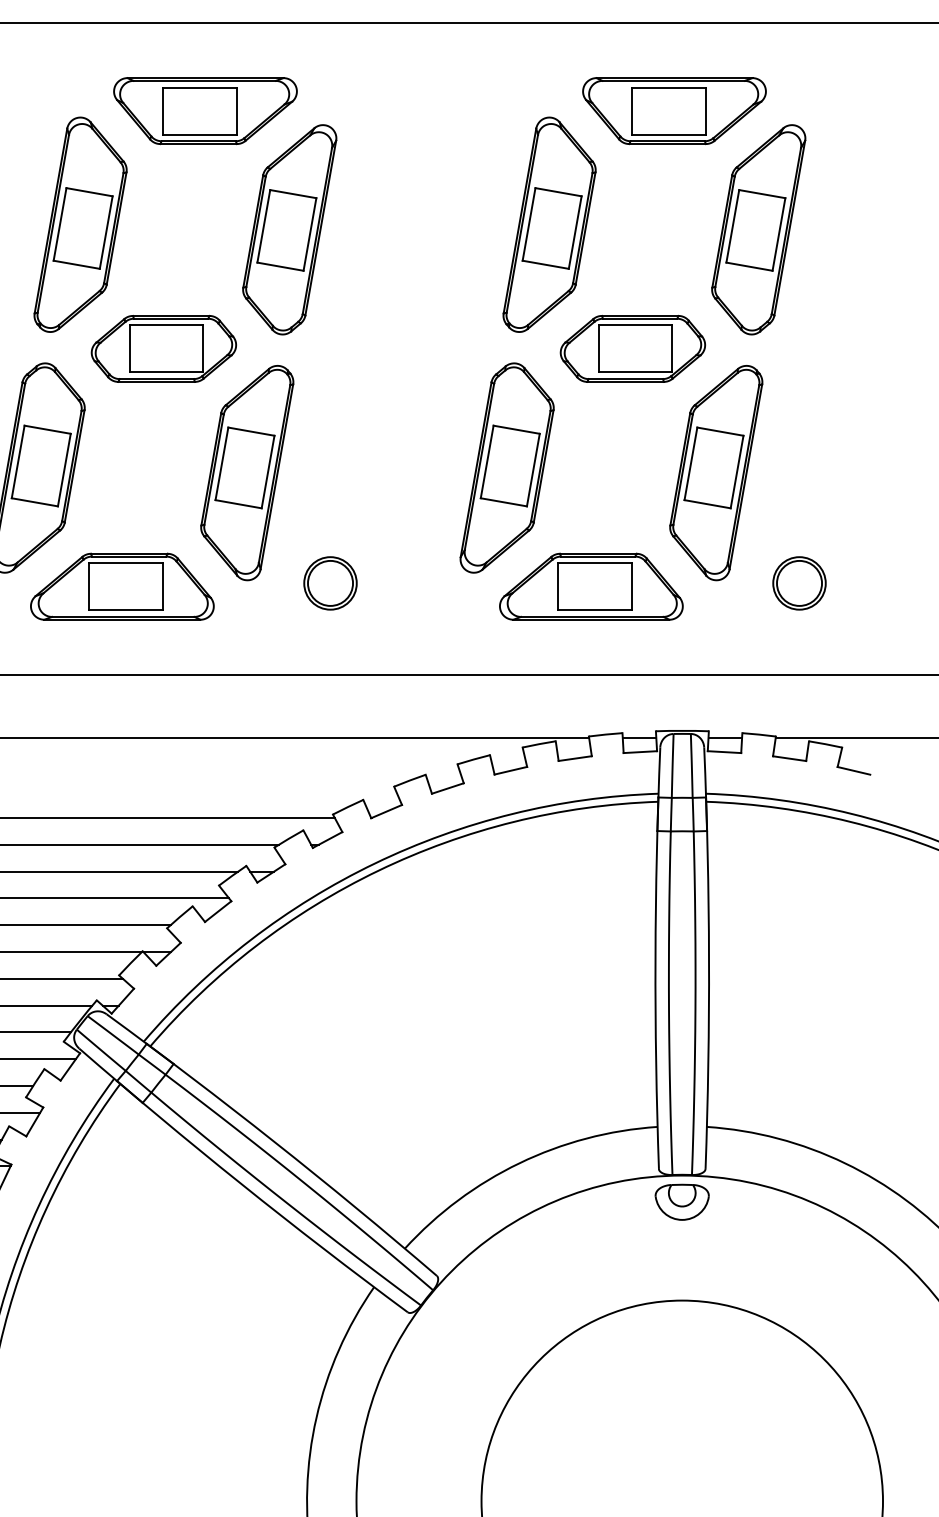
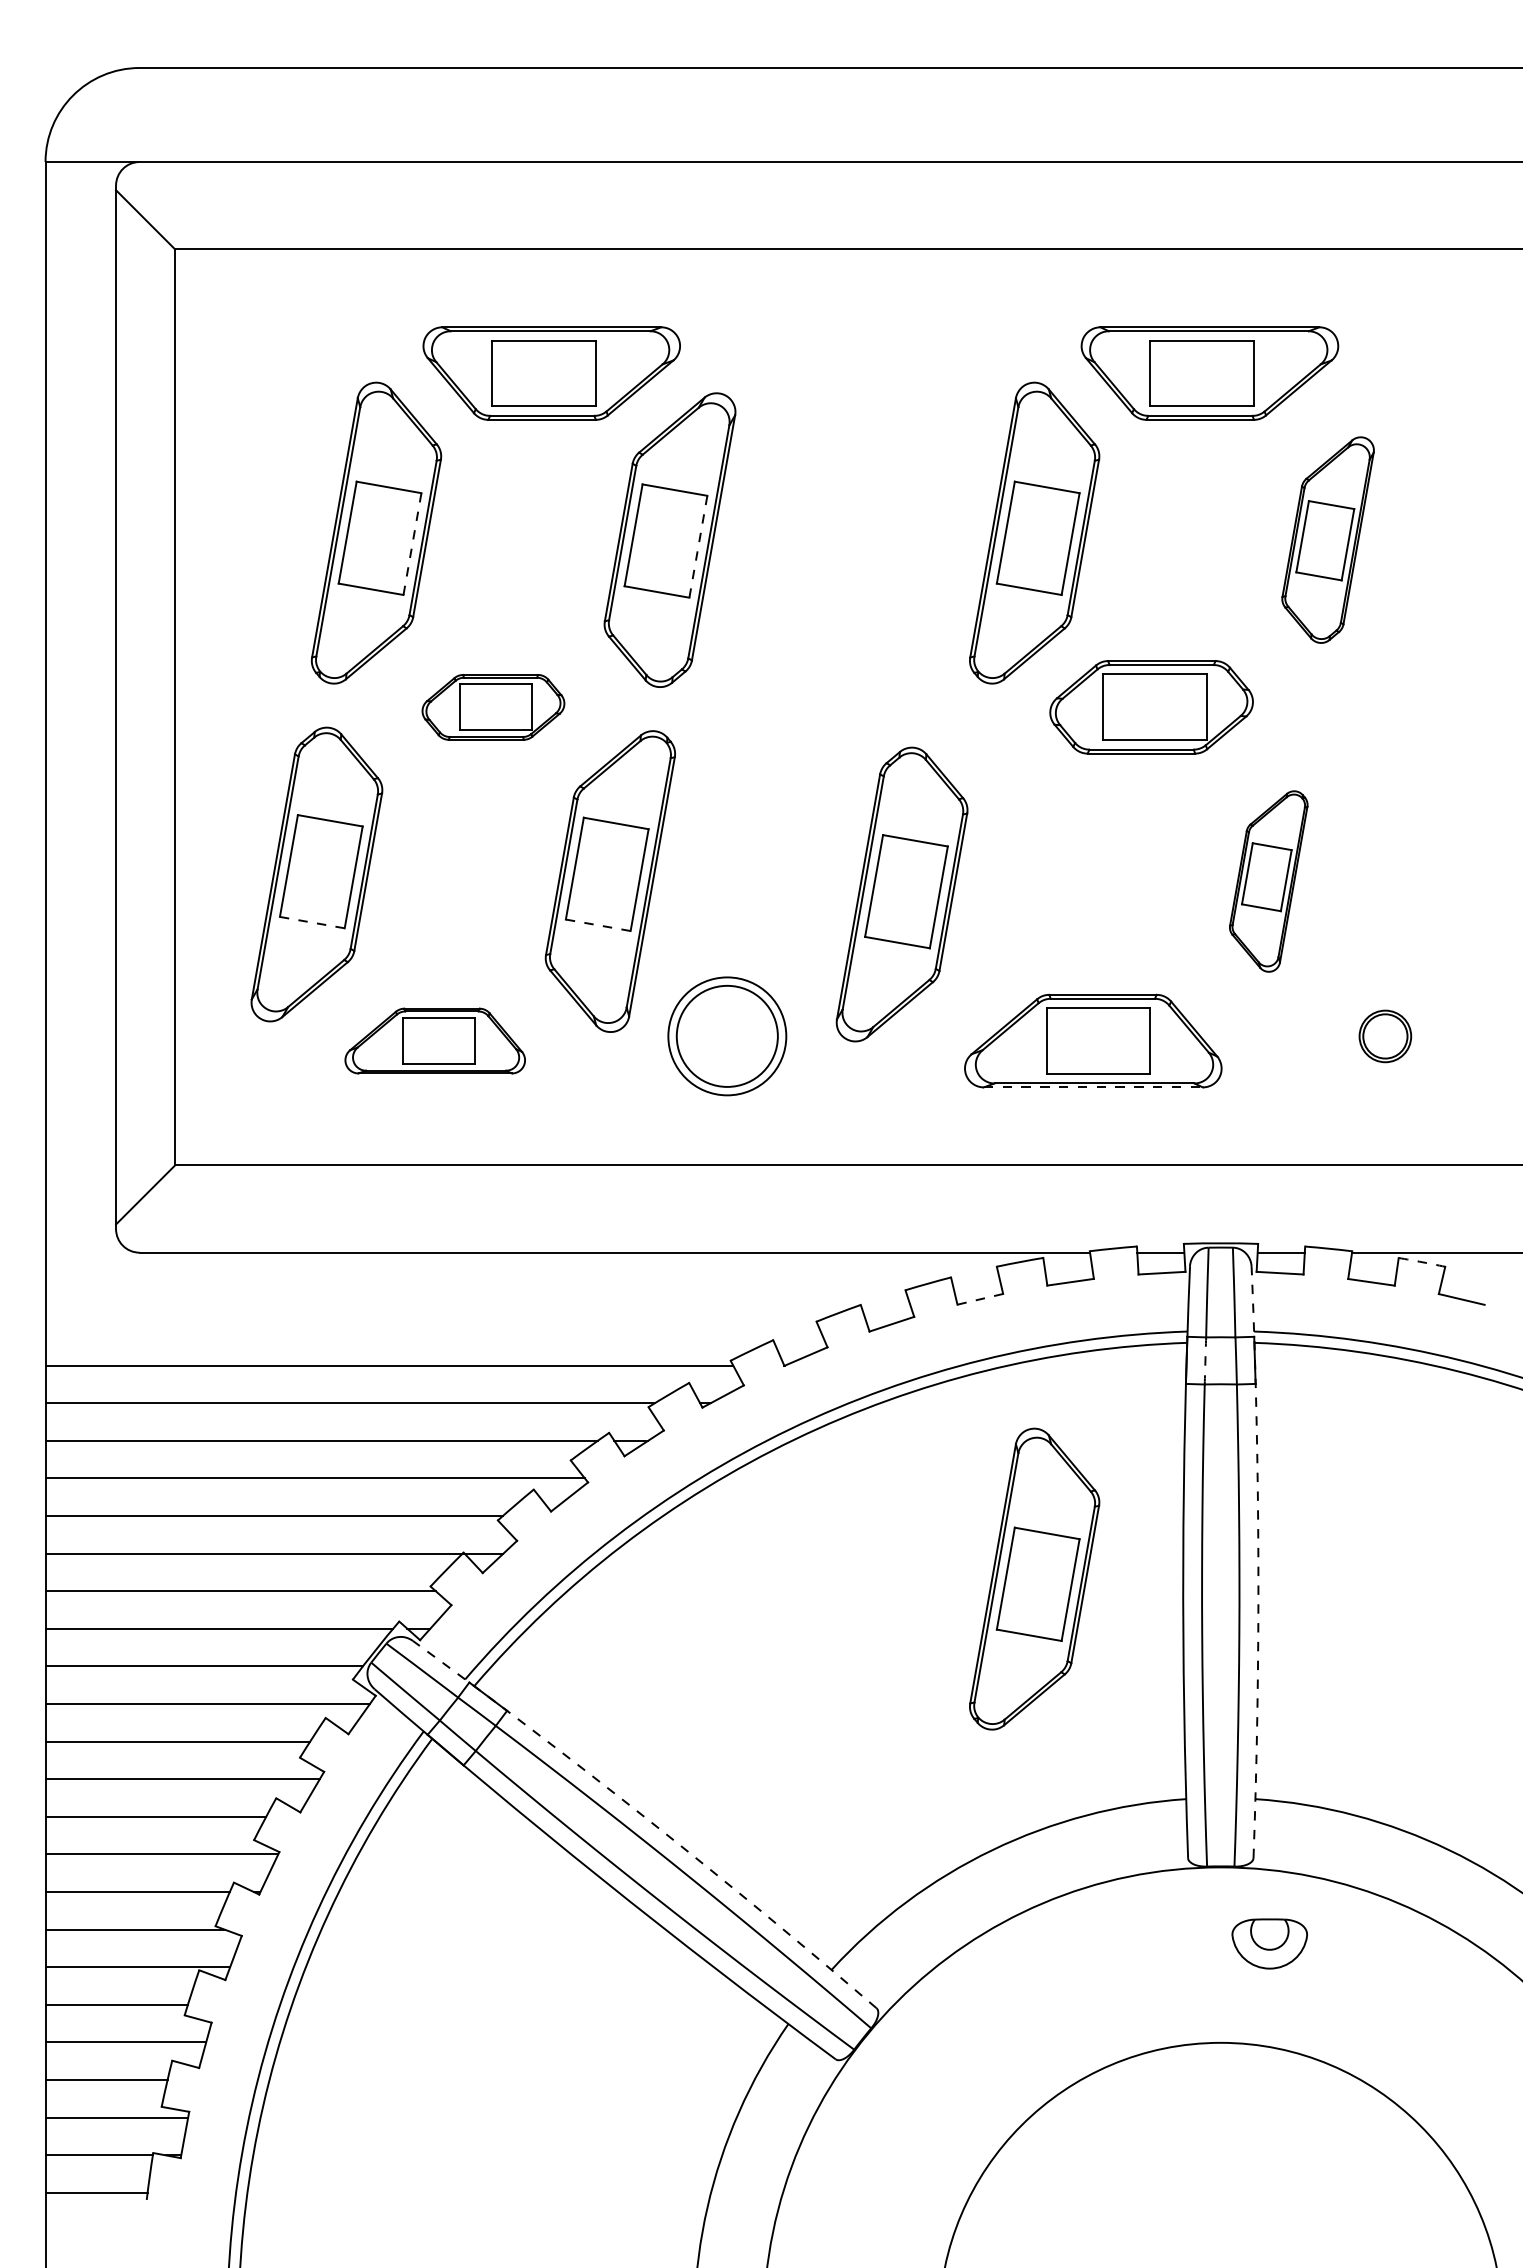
part: (758, 229) -> (1327, 539), size x0.7
line: (106, 232) -> (412, 544), solid -> dashed
line: (310, 234) -> (698, 546), solid -> dashed
part: (163, 349) -> (493, 707), size x0.7
part: (506, 468) -> (901, 894), moved
part: (716, 473) -> (1268, 881), size x0.6
line: (34, 502) -> (312, 922), solid -> dashed
line: (238, 504) -> (598, 925), solid -> dashed
part: (330, 583) -> (726, 1036), size x1.6
part: (799, 583) -> (1385, 1036), size x0.7
part: (122, 586) -> (435, 1040), size x0.7
line: (591, 619) -> (1093, 1087), solid -> dashed
arc: (825, 744) -> (1422, 1262), solid -> dashed
line: (511, 770) -> (980, 1299), solid -> dashed
arc: (671, 814) -> (1205, 1360), solid -> dashed
arc: (709, 958) -> (1258, 1562), solid -> dashed
part: (549, 969) -> (1034, 1578), added
arc: (274, 1142) -> (648, 1820), solid -> dashed
part: (682, 1202) -> (1269, 1943), moved

